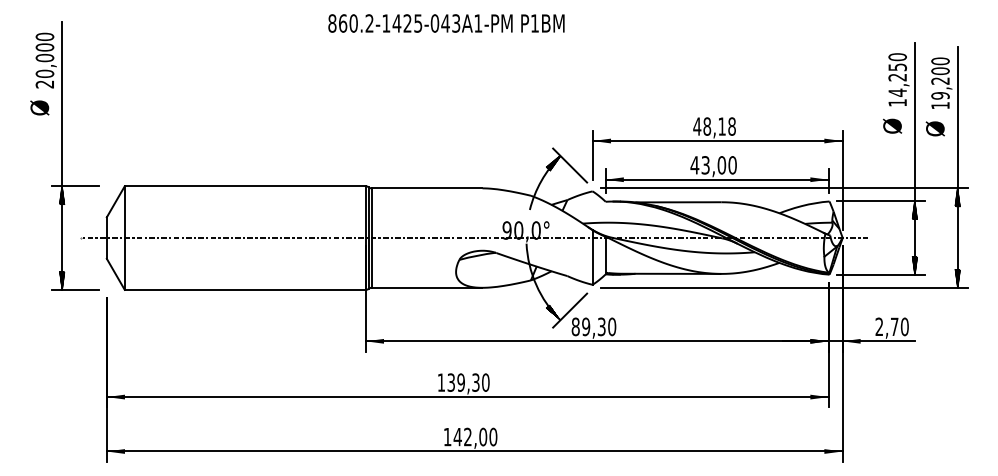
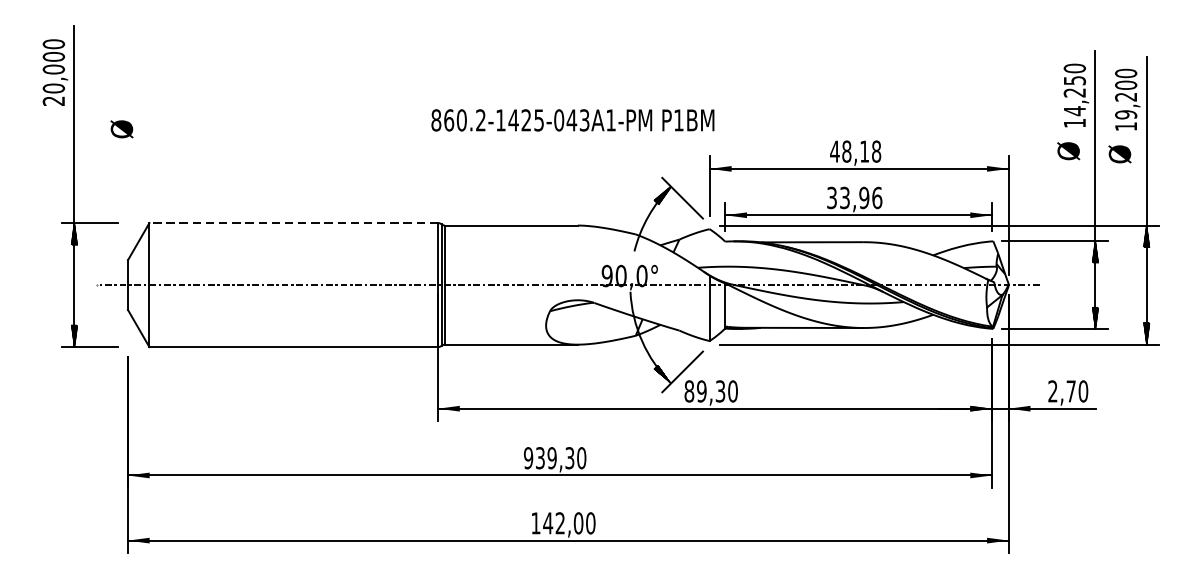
text: (446, 23) -> (572, 120), moved
text: (39, 107) -> (121, 128), moved
text: (713, 165) -> (854, 198), 43,00 -> 33,96
line: (245, 186) -> (293, 223), solid -> dashed
text: (441, 382) -> (528, 458), 139,30 -> 939,30

